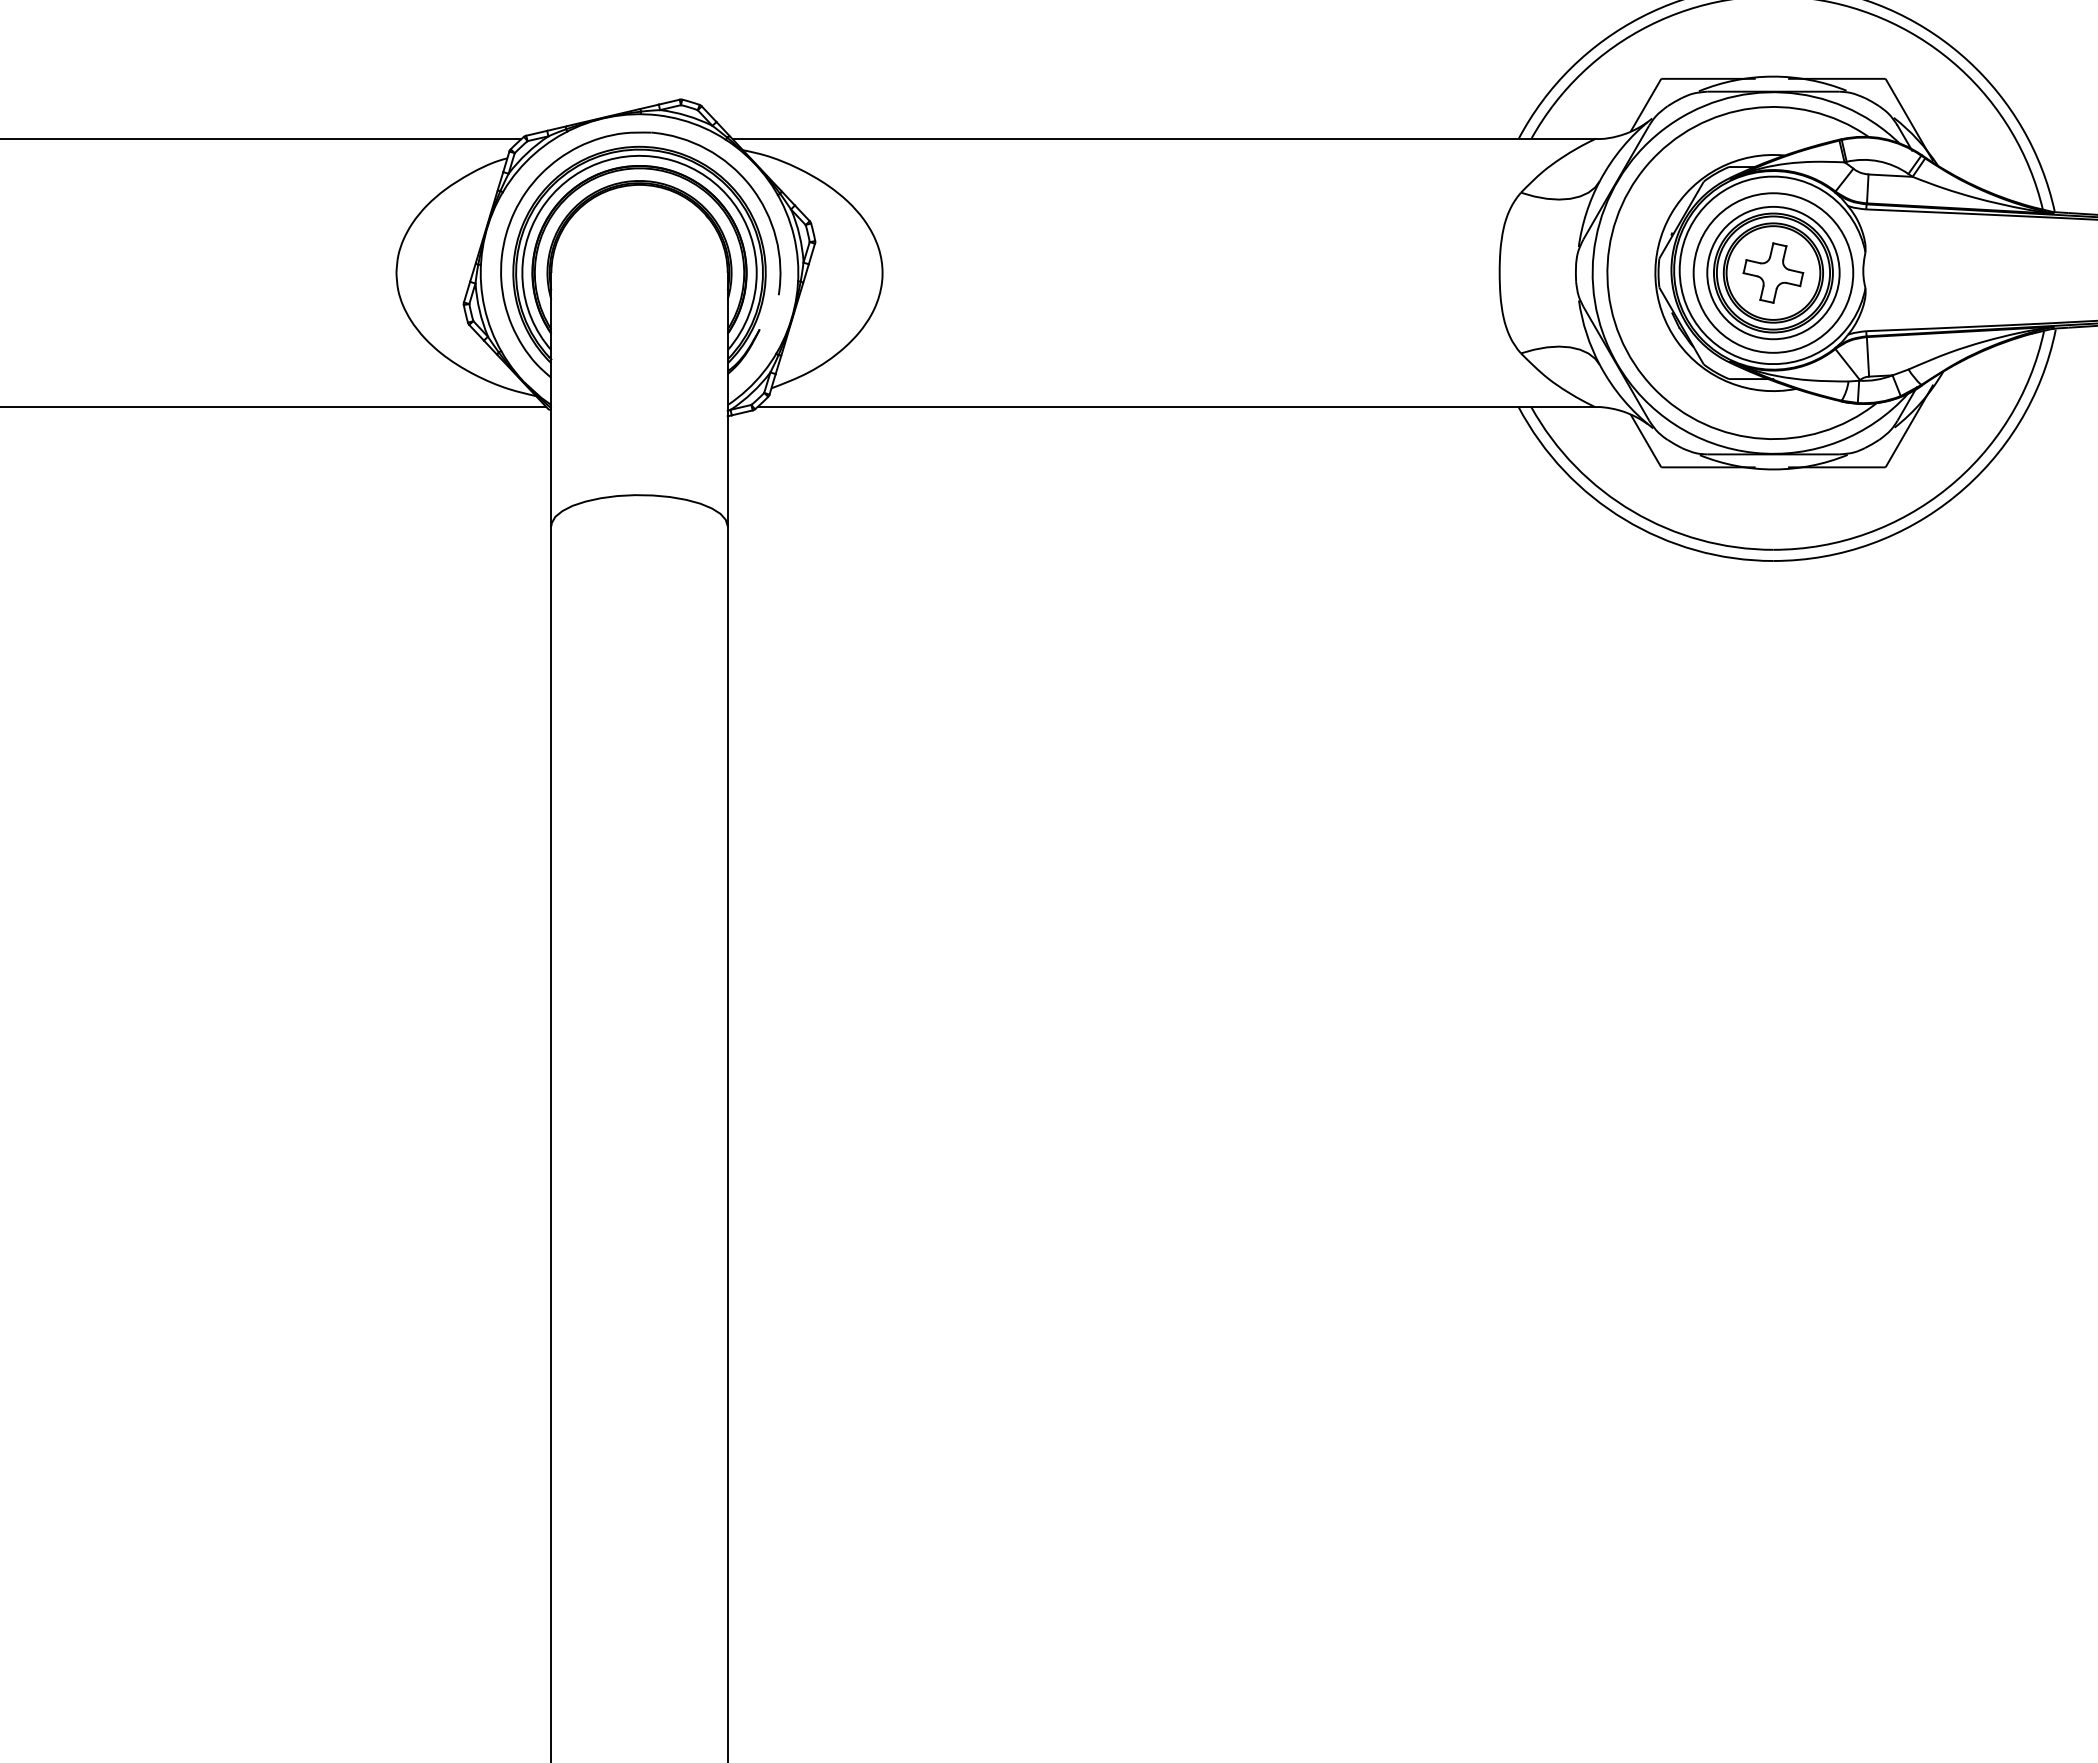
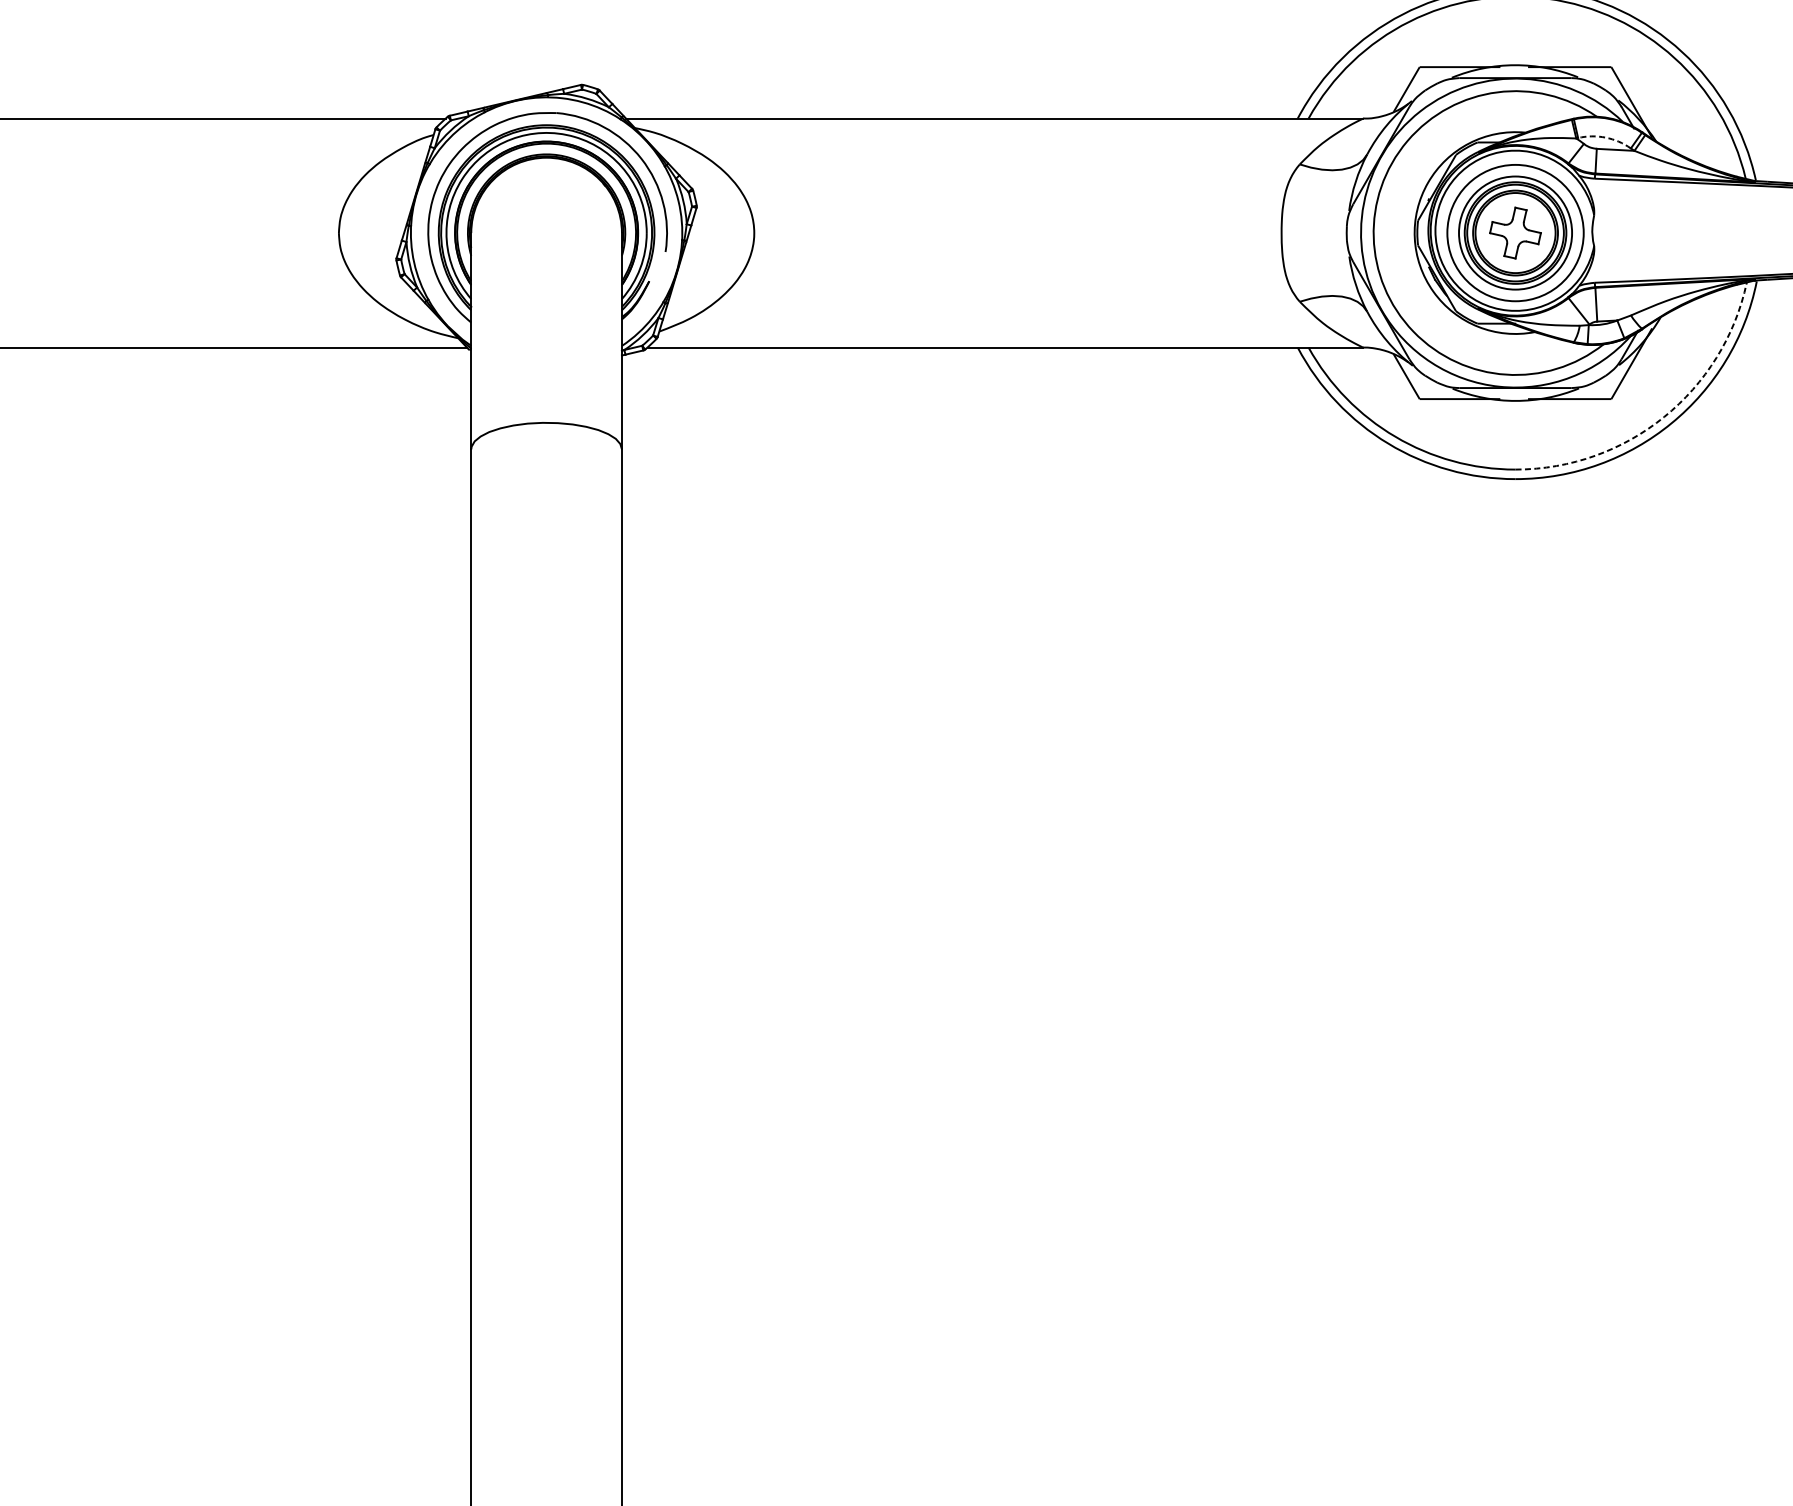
arc: (1878, 161) -> (1605, 137), solid -> dashed
arc: (1947, 488) -> (1664, 417), solid -> dashed

